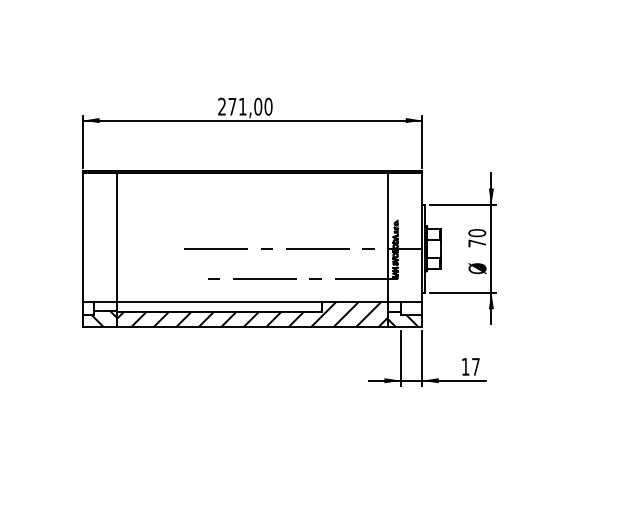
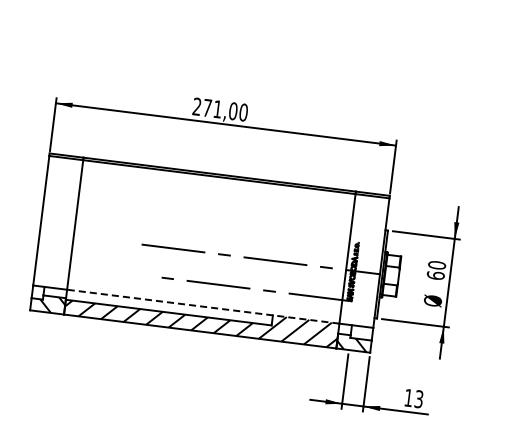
text: (477, 243) -> (436, 275), 70 -> 60
line: (252, 302) -> (203, 306), solid -> dashed
text: (475, 366) -> (418, 398), 17 -> 13

